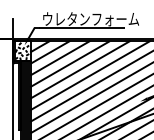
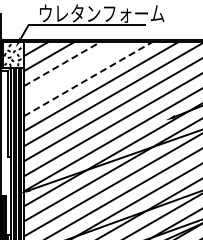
line: (60, 58) -> (62, 64), solid -> dashed
line: (69, 63) -> (74, 71), removed
line: (80, 70) -> (88, 79), solid -> dashed

